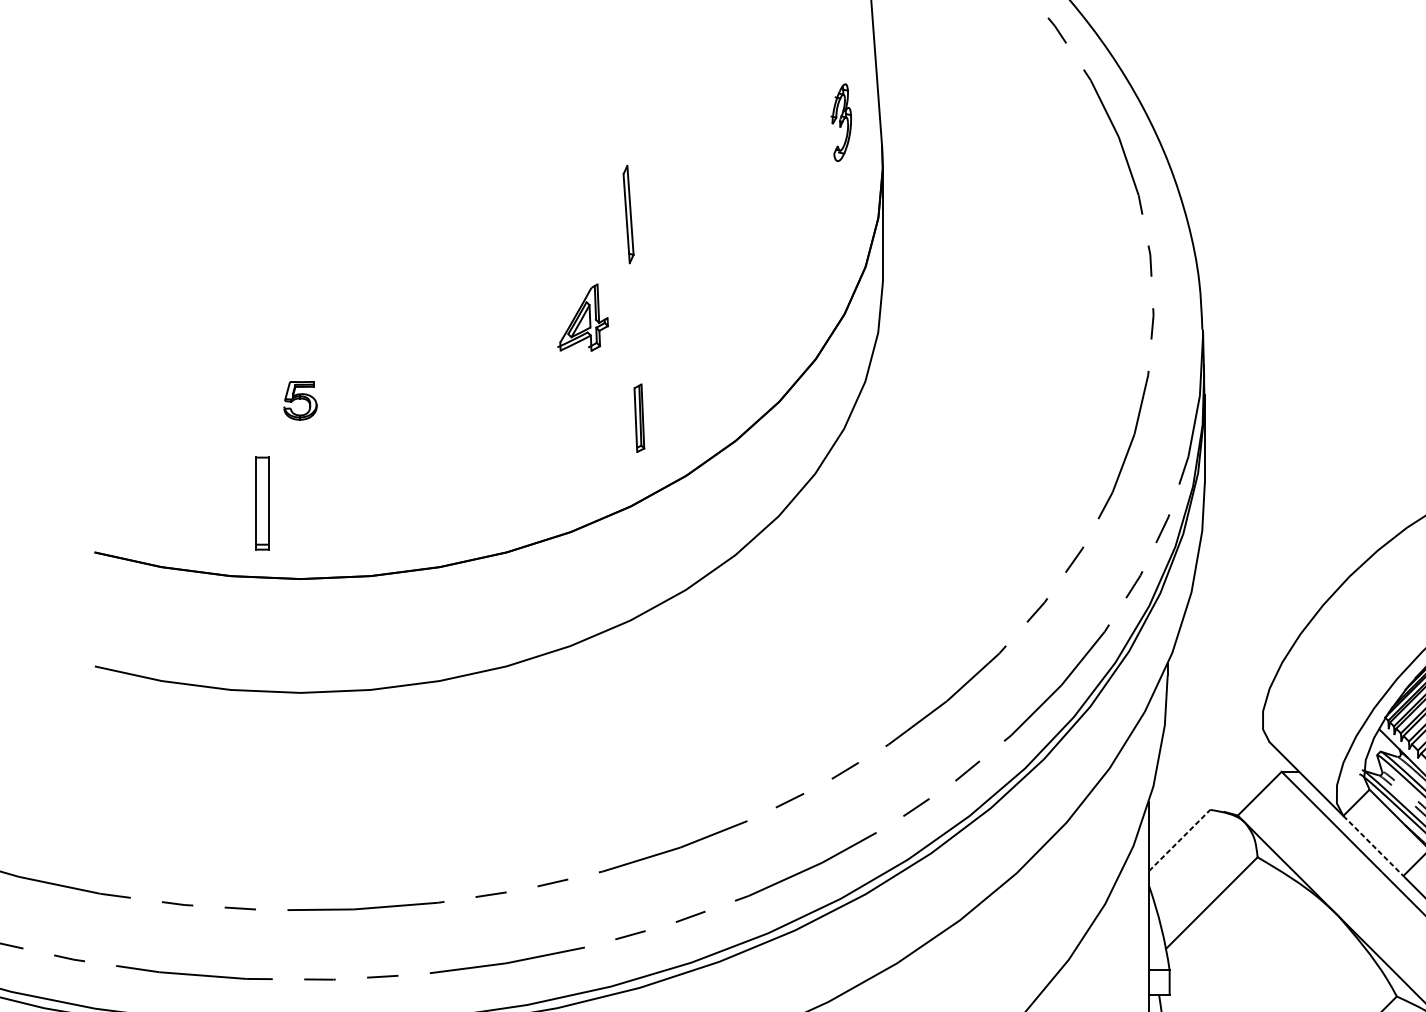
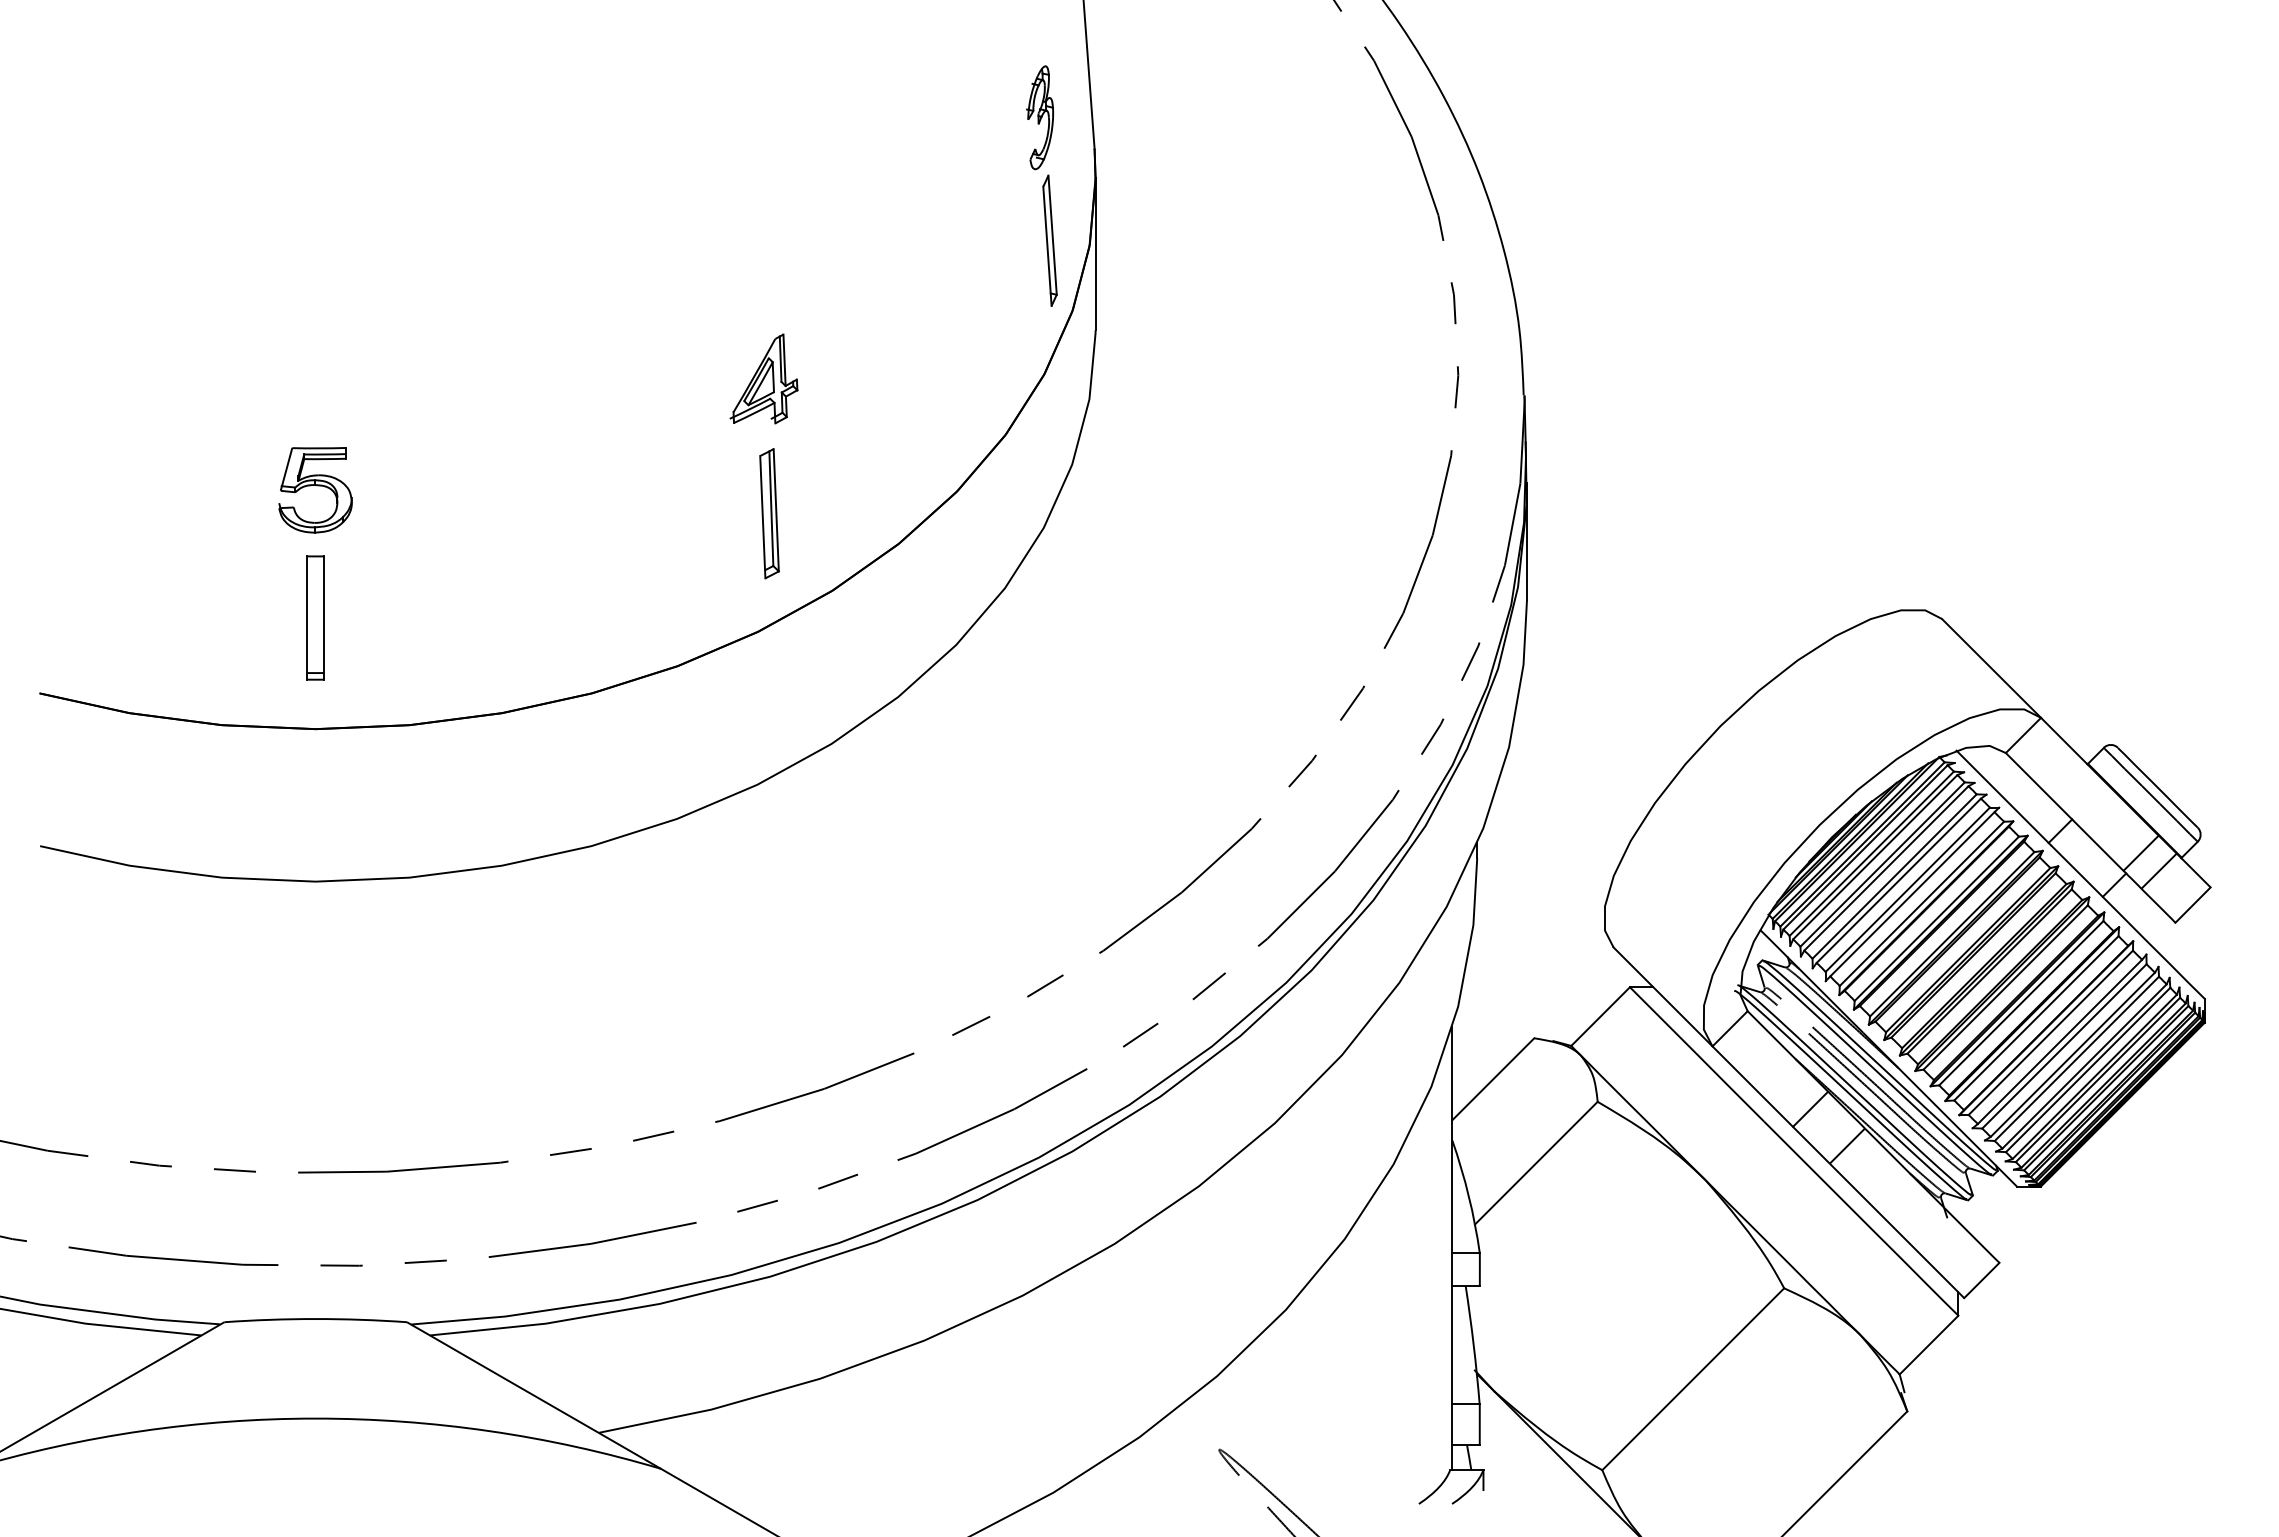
part: (628, 214) -> (1049, 240), moved
part: (582, 317) -> (763, 378), moved
part: (300, 400) -> (315, 490), size x1.67
part: (639, 418) -> (769, 513), size x1.43
part: (262, 503) -> (315, 617), moved
line: (1179, 840) -> (1493, 1079), dashed -> solid
line: (1373, 845) -> (1752, 1086), dashed -> solid

